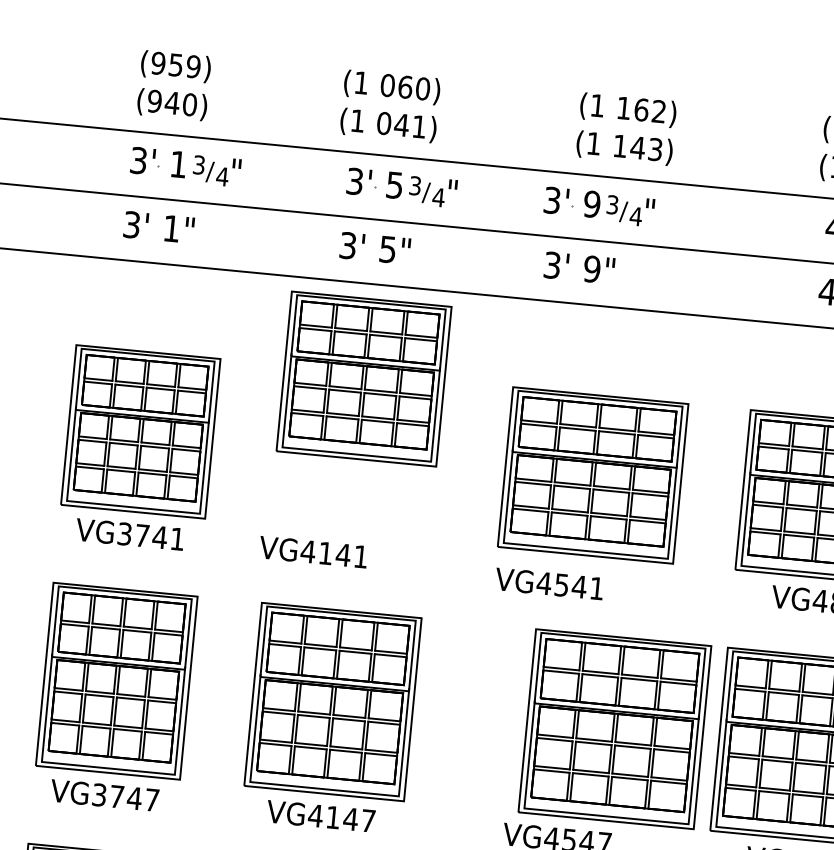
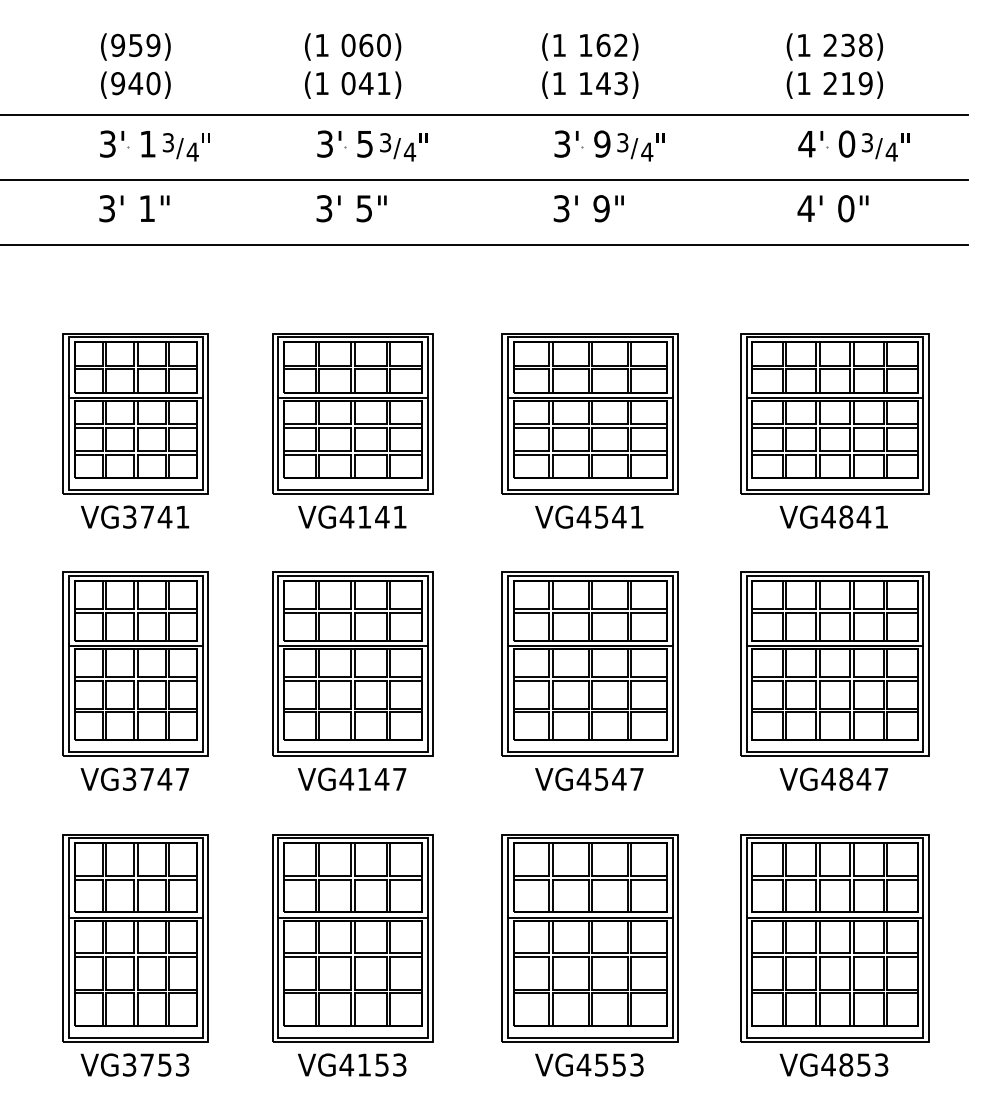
part: (599, 206) -> (609, 145), moved
text: (579, 267) -> (588, 208), moved
part: (363, 378) -> (352, 413), moved
text: (313, 551) -> (352, 516), moved
text: (549, 583) -> (589, 516), moved
part: (614, 728) -> (589, 663), moved

